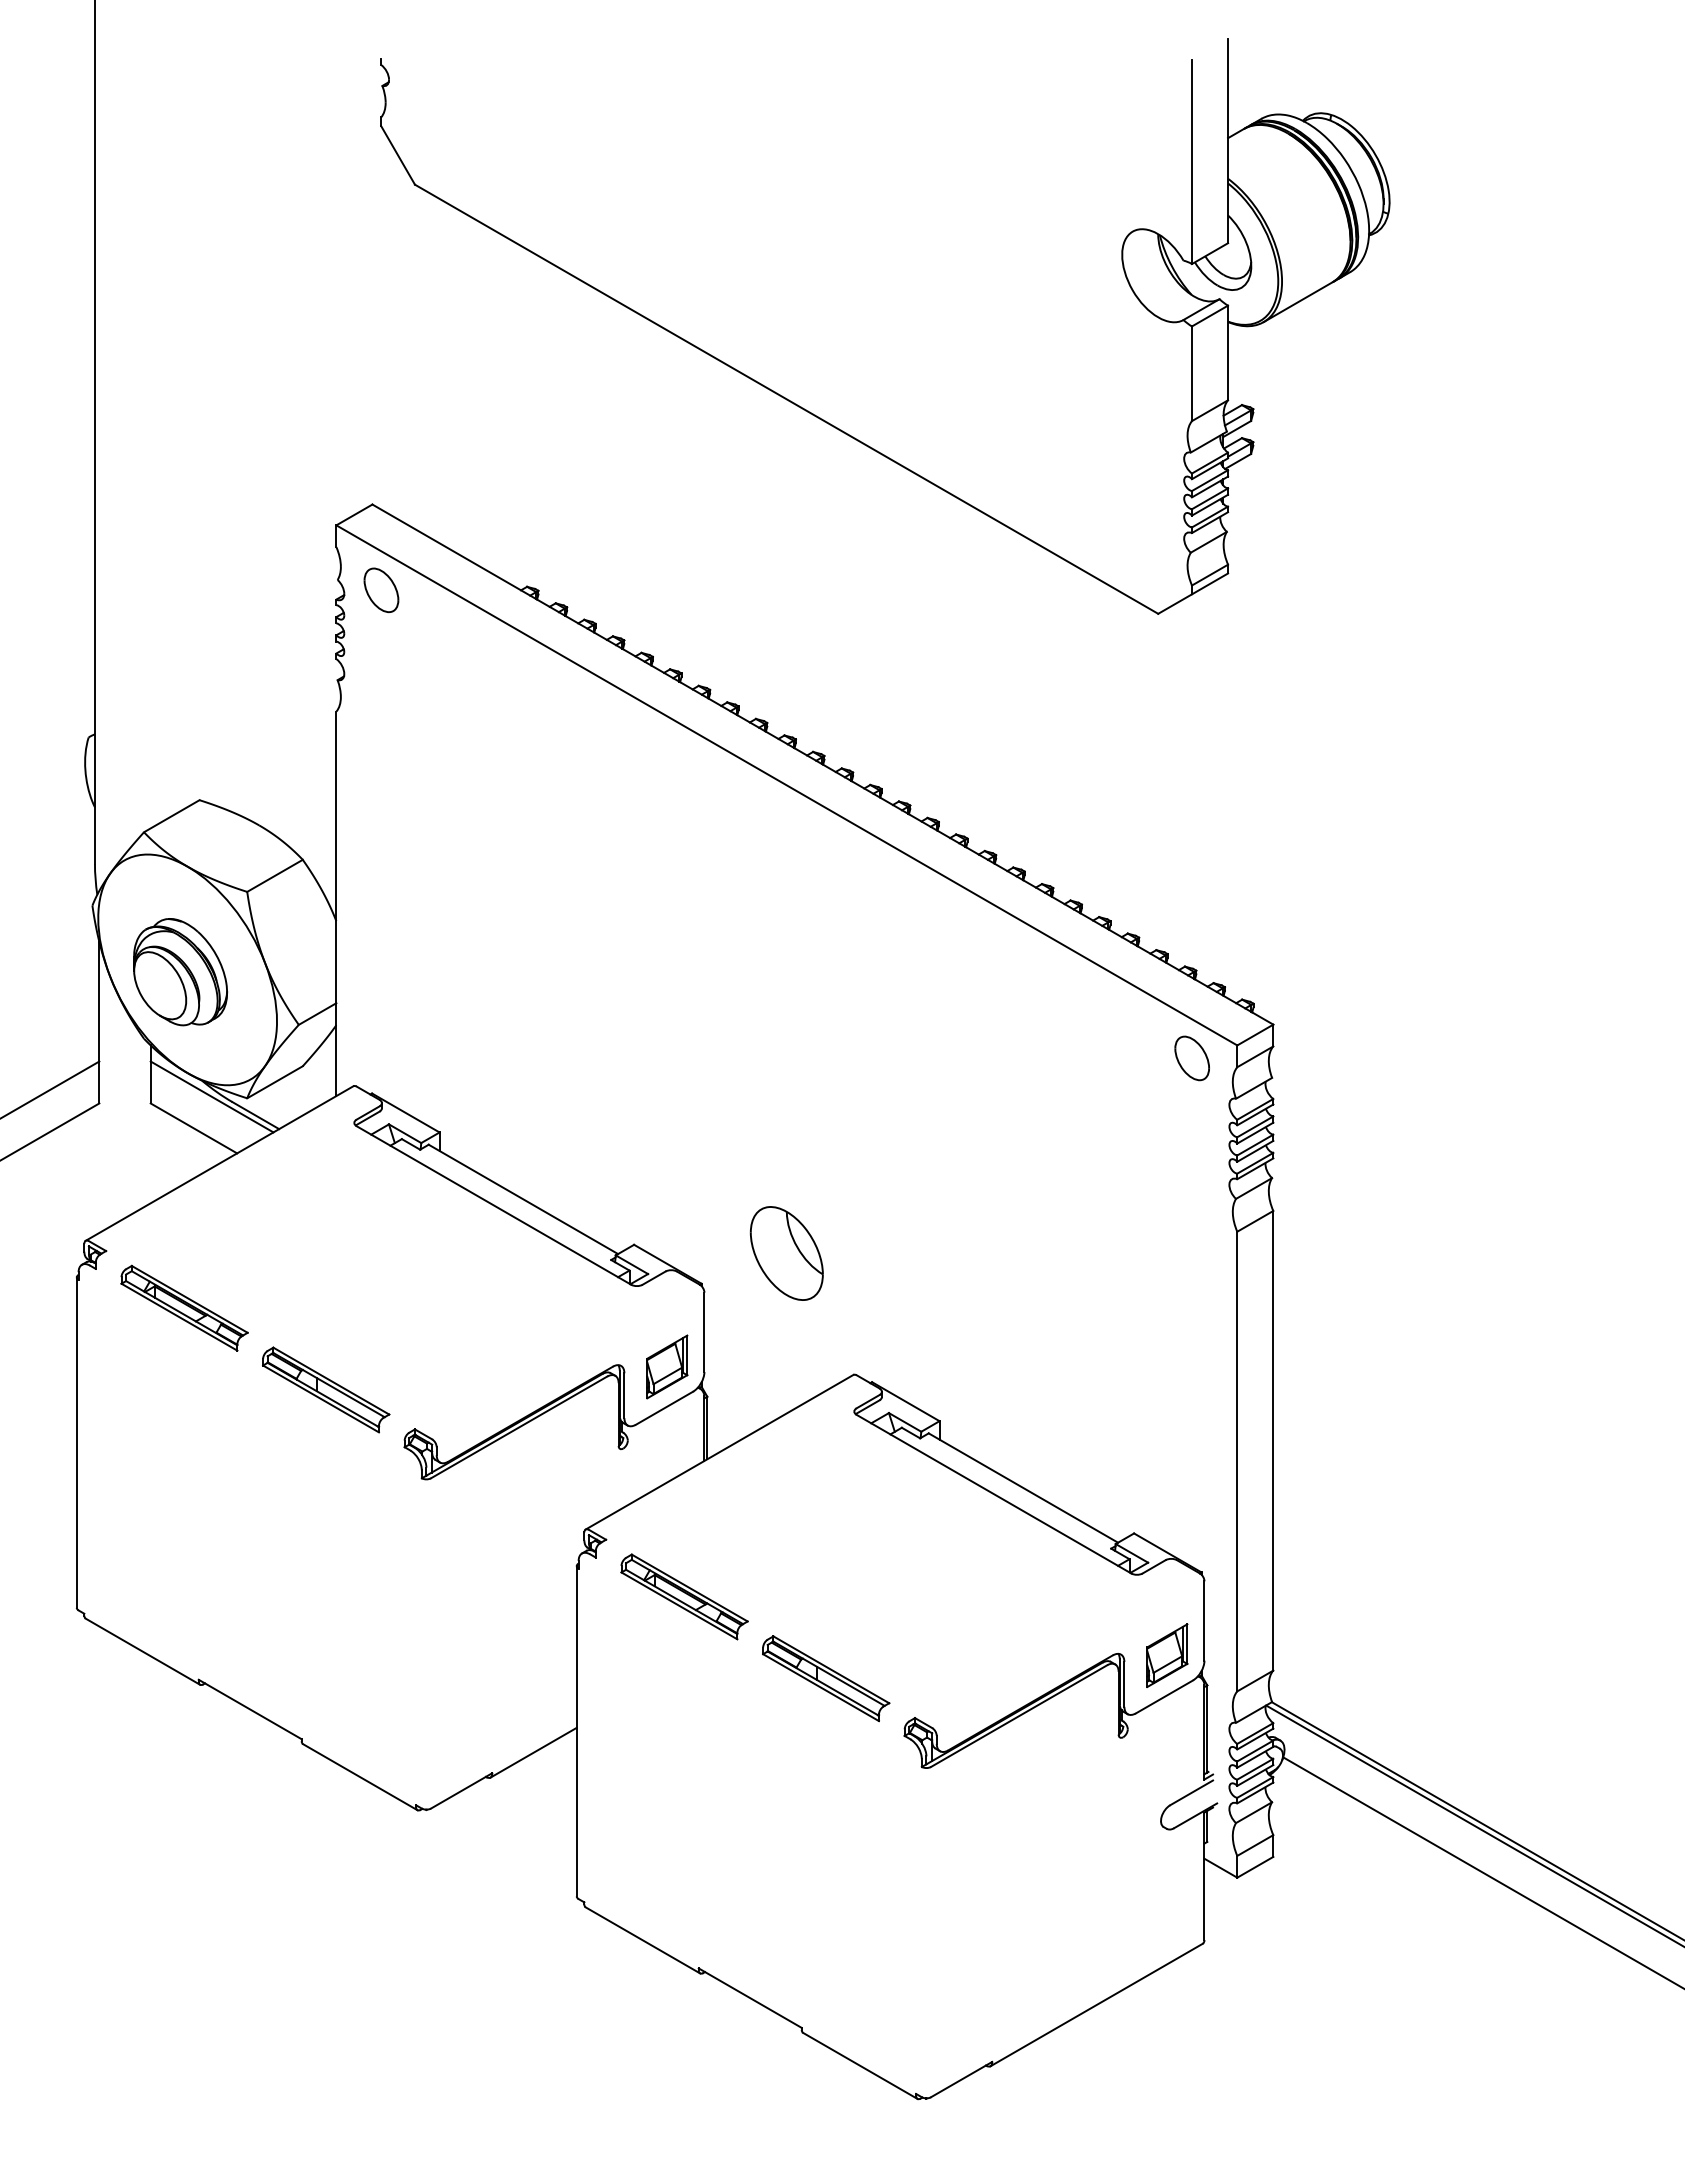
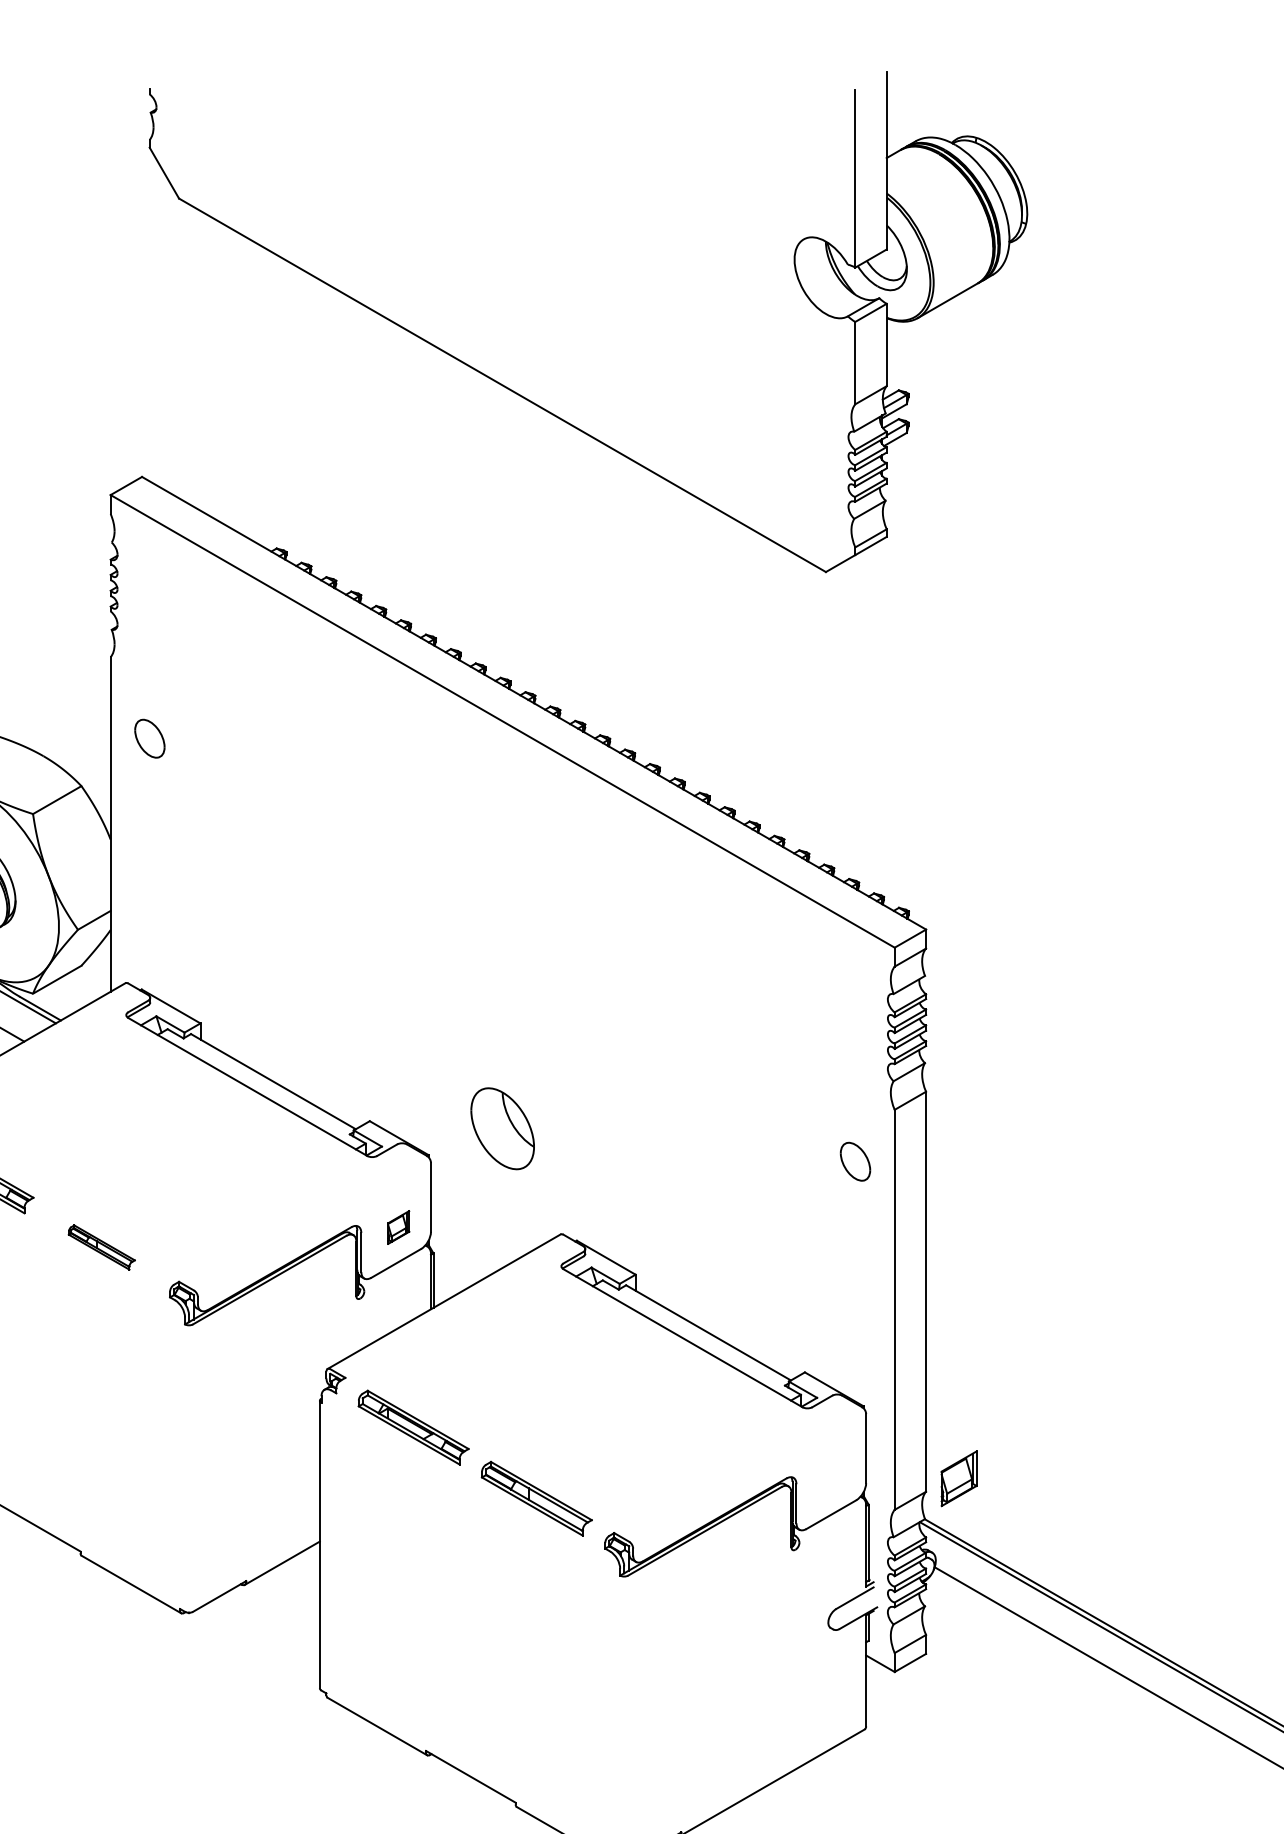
part: (381, 590) -> (149, 738), moved
part: (1191, 1058) -> (854, 1161), moved
part: (667, 1366) -> (398, 1227), size x0.6
part: (326, 1389) -> (102, 1247), size x0.6
part: (1167, 1655) -> (959, 1478), moved

